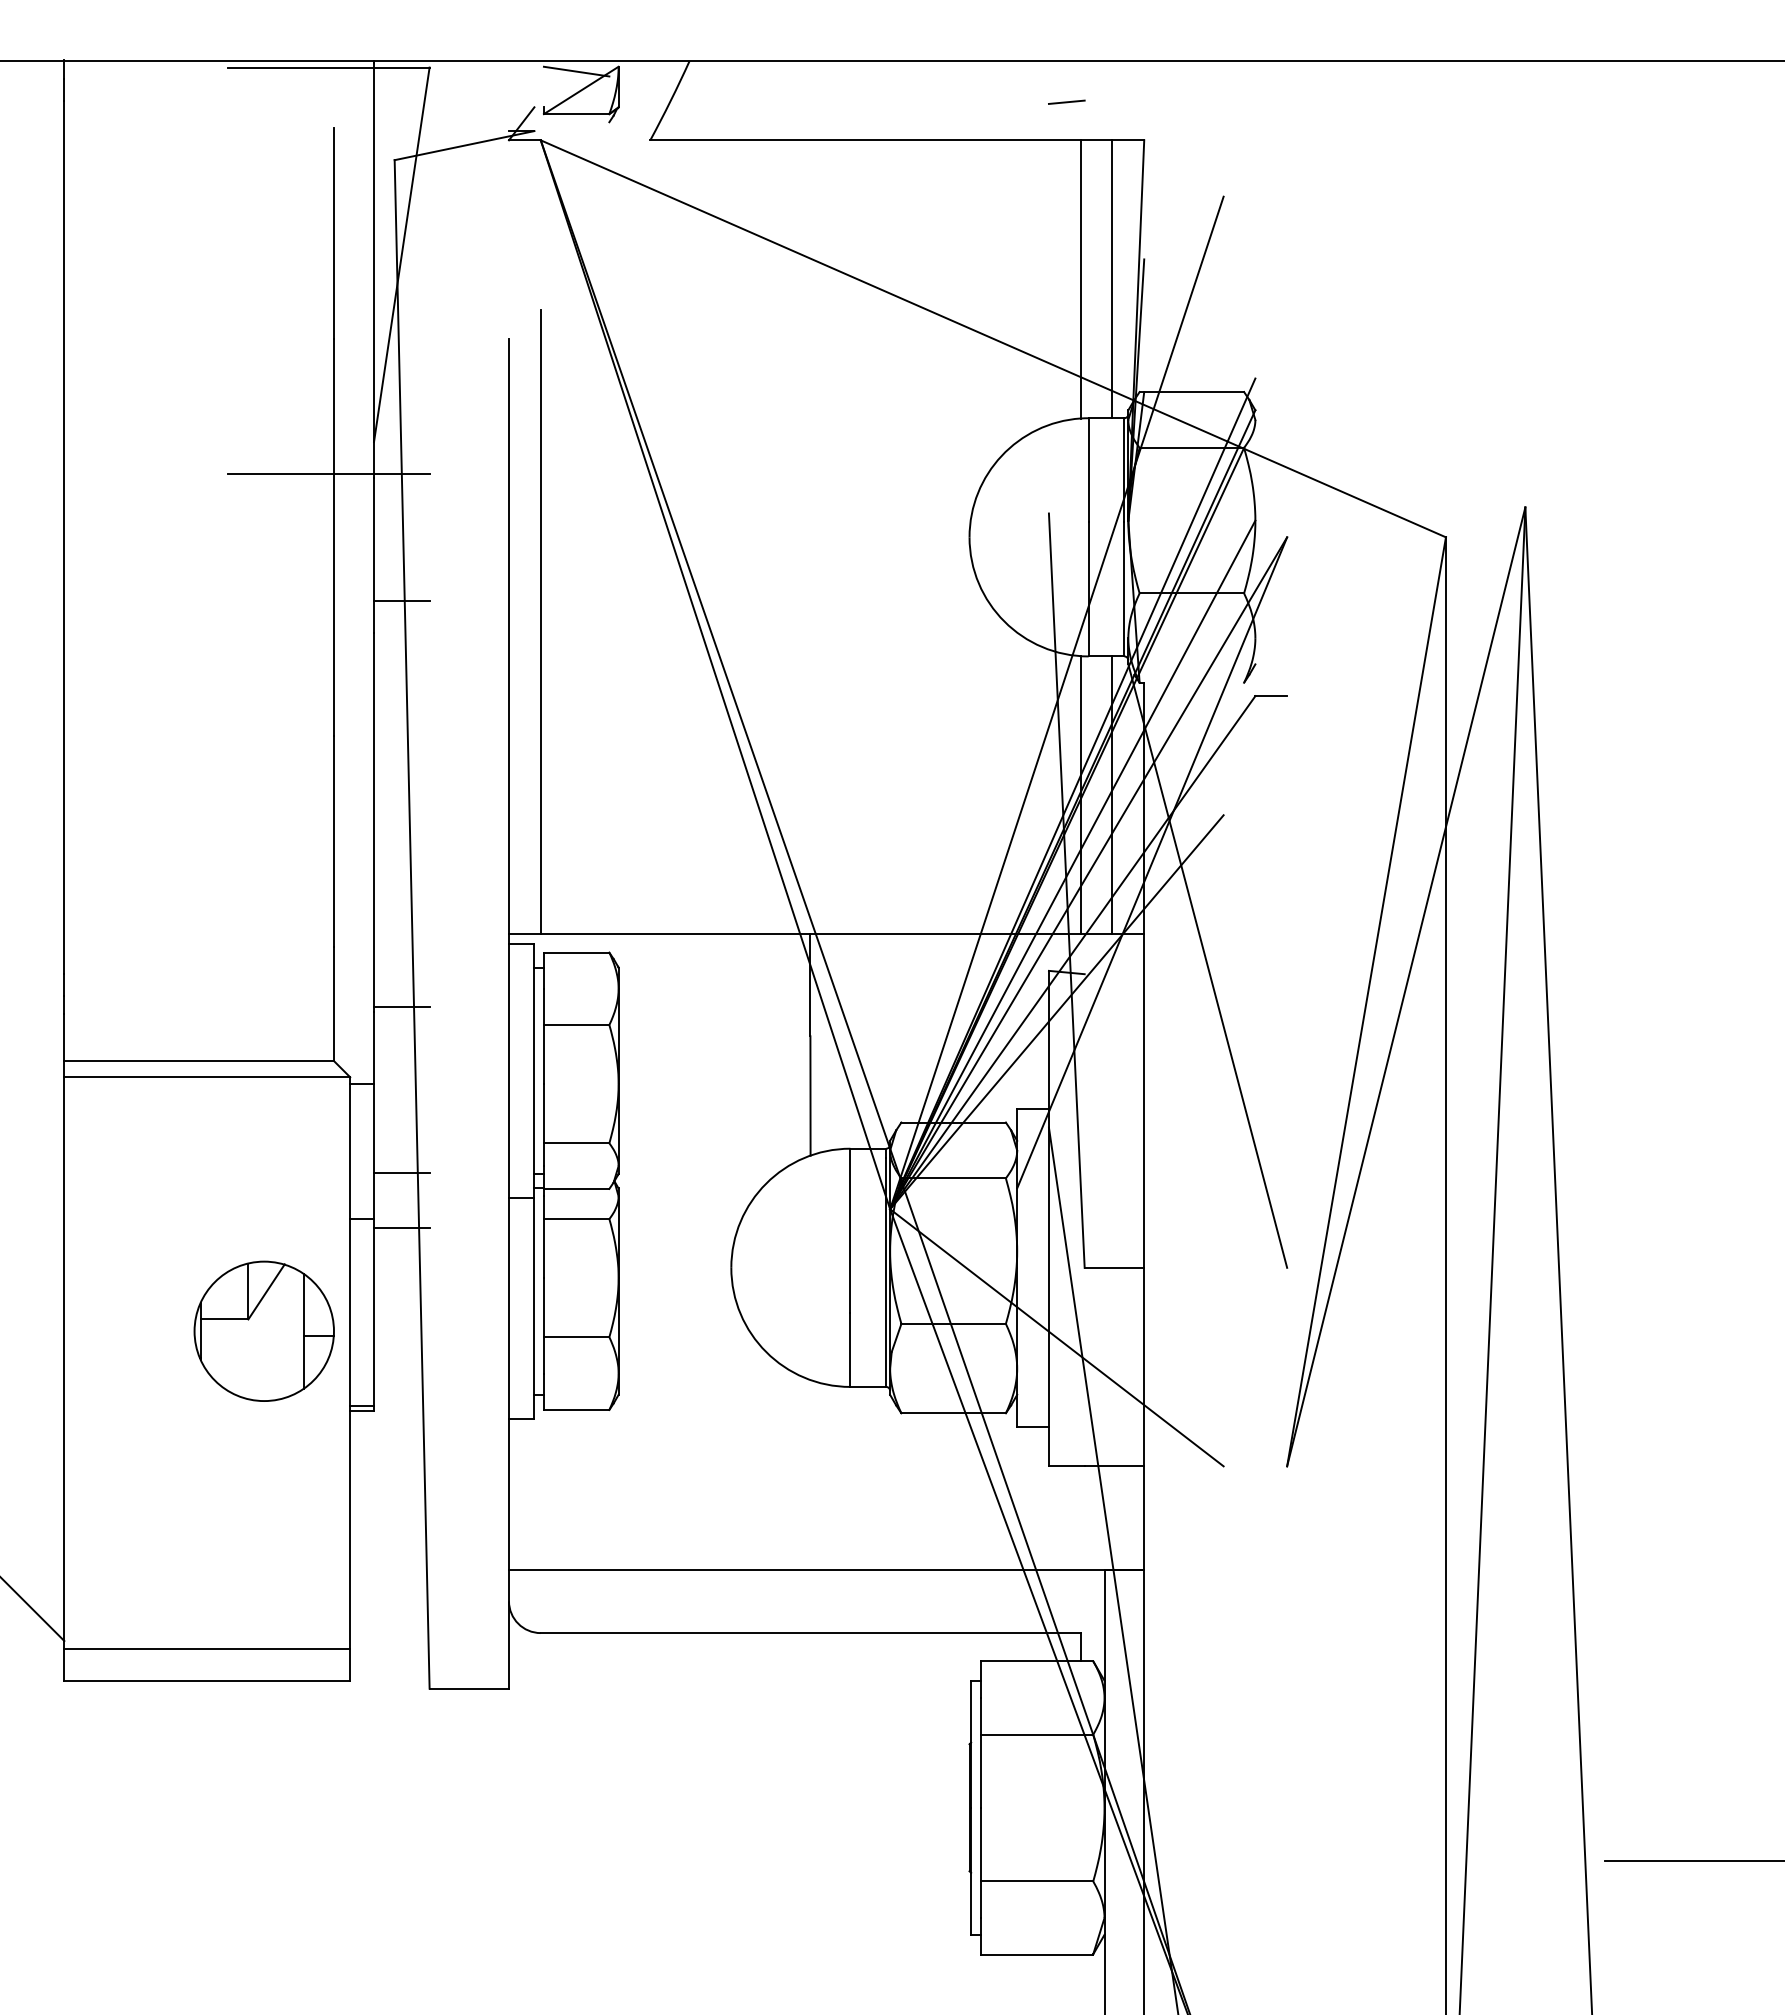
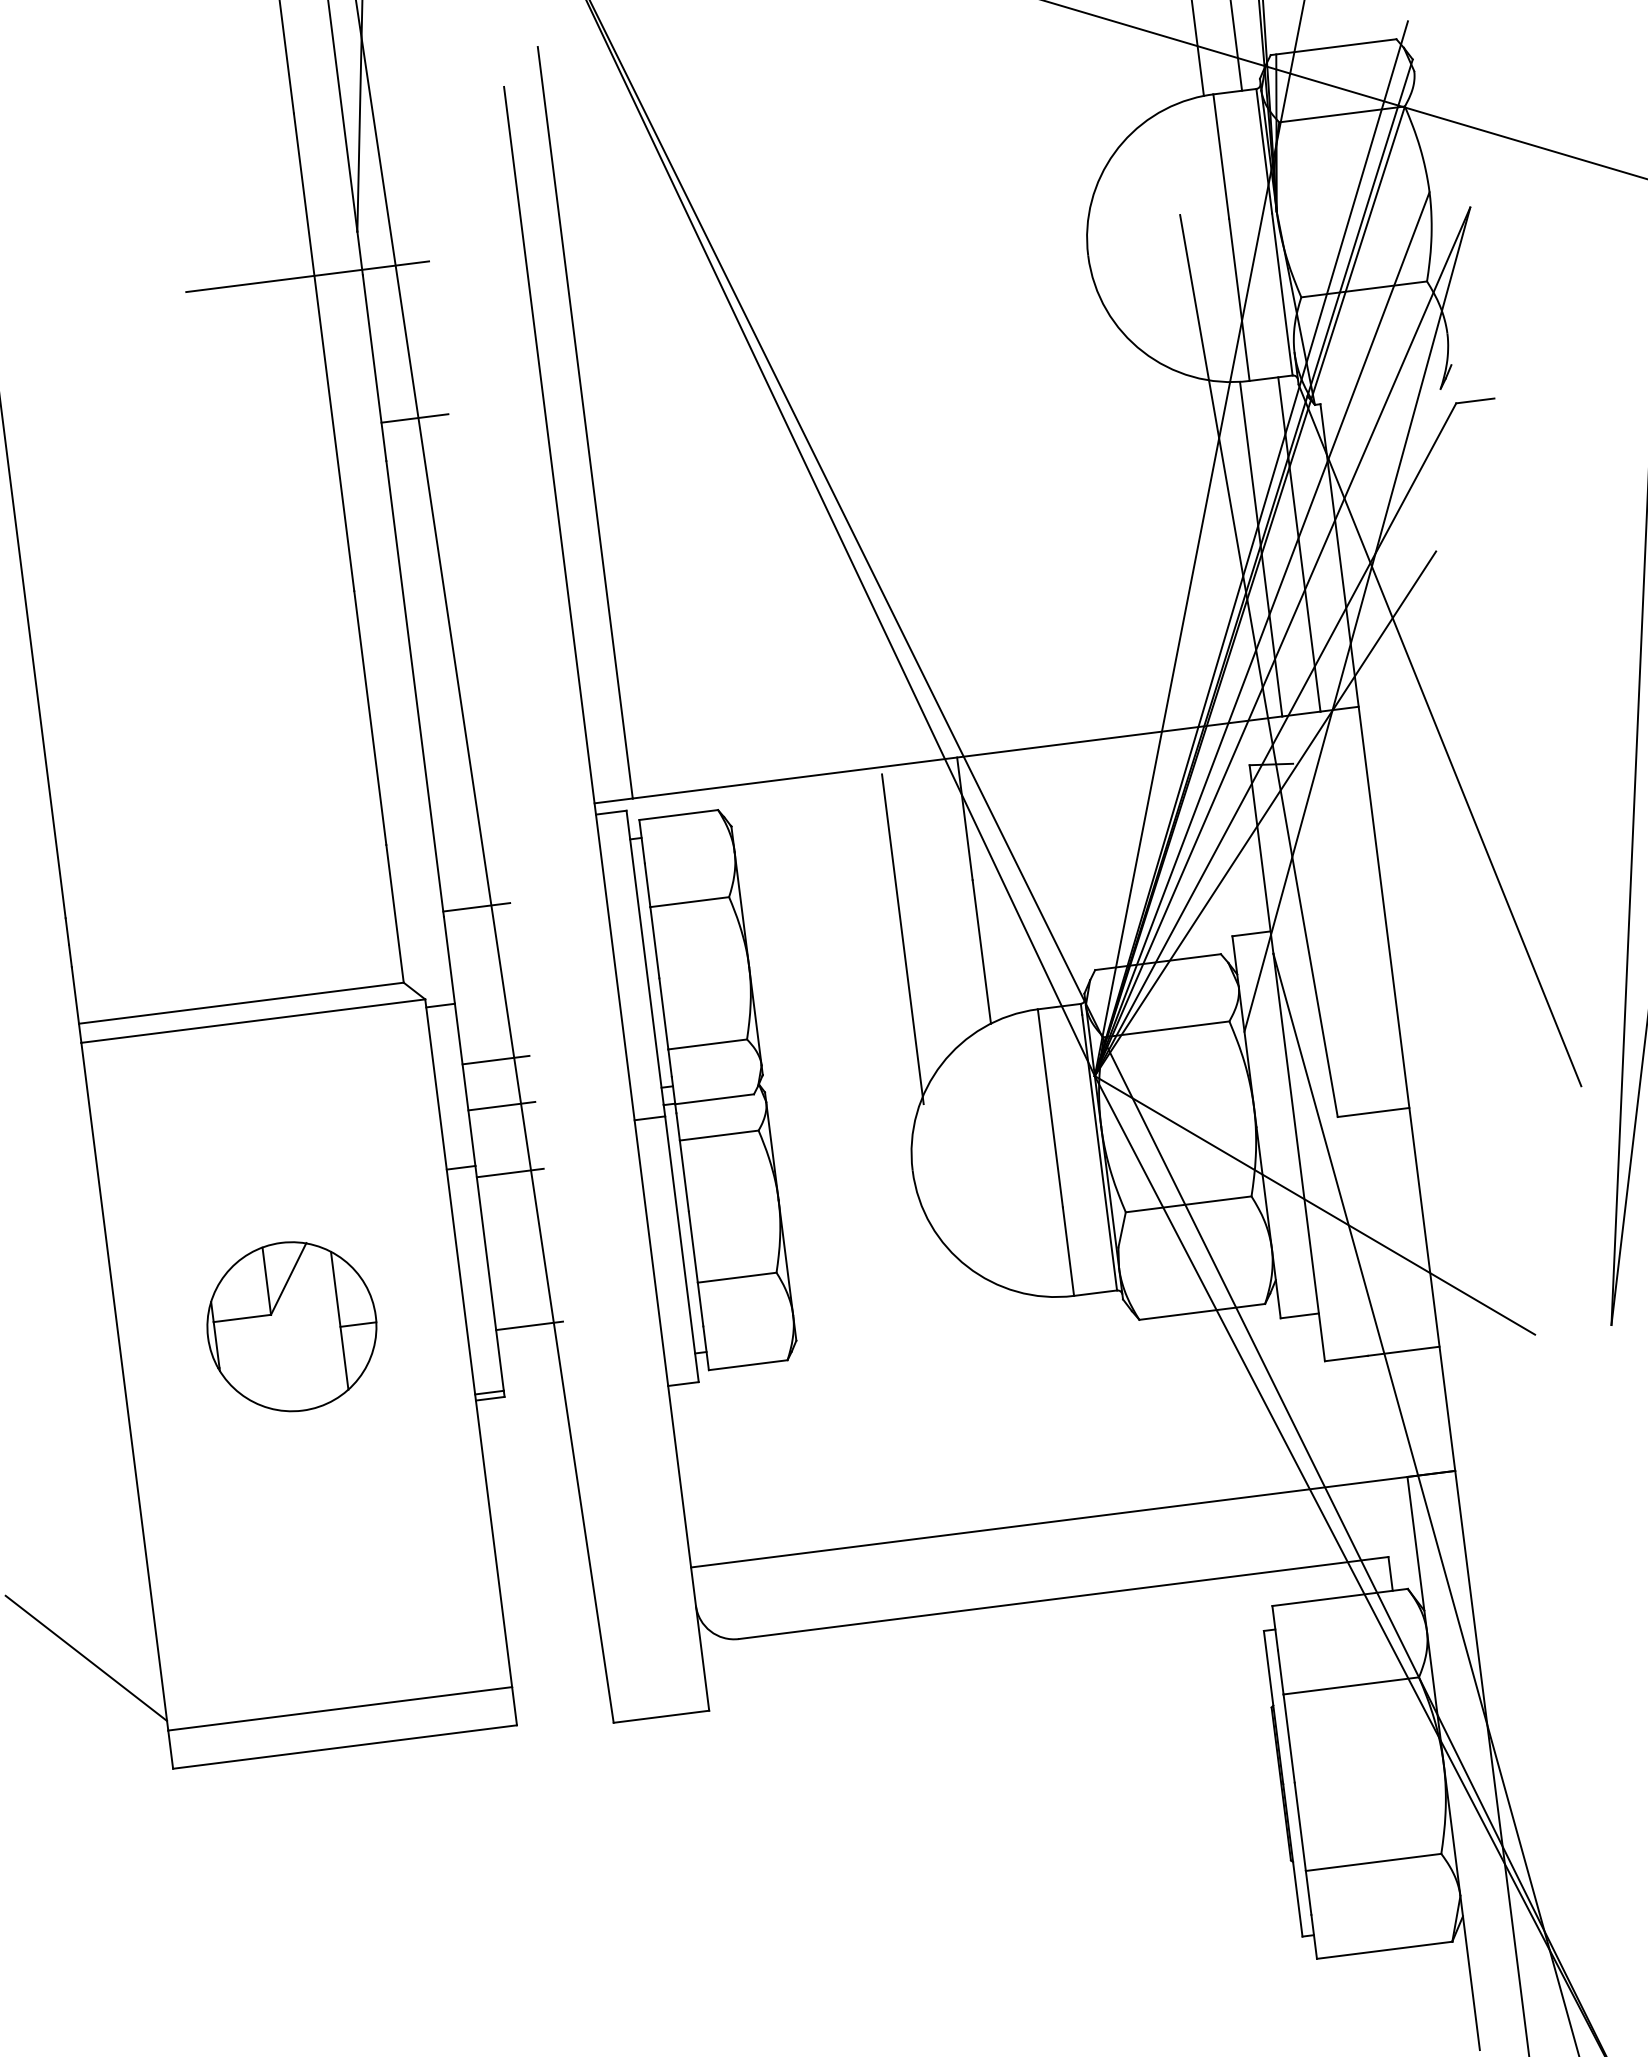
line: (747, 1077) -> (903, 939), added
line: (401, 1134) -> (495, 1060), added
part: (263, 1330) -> (290, 1325), moved
line: (401, 1355) -> (529, 1326), added

